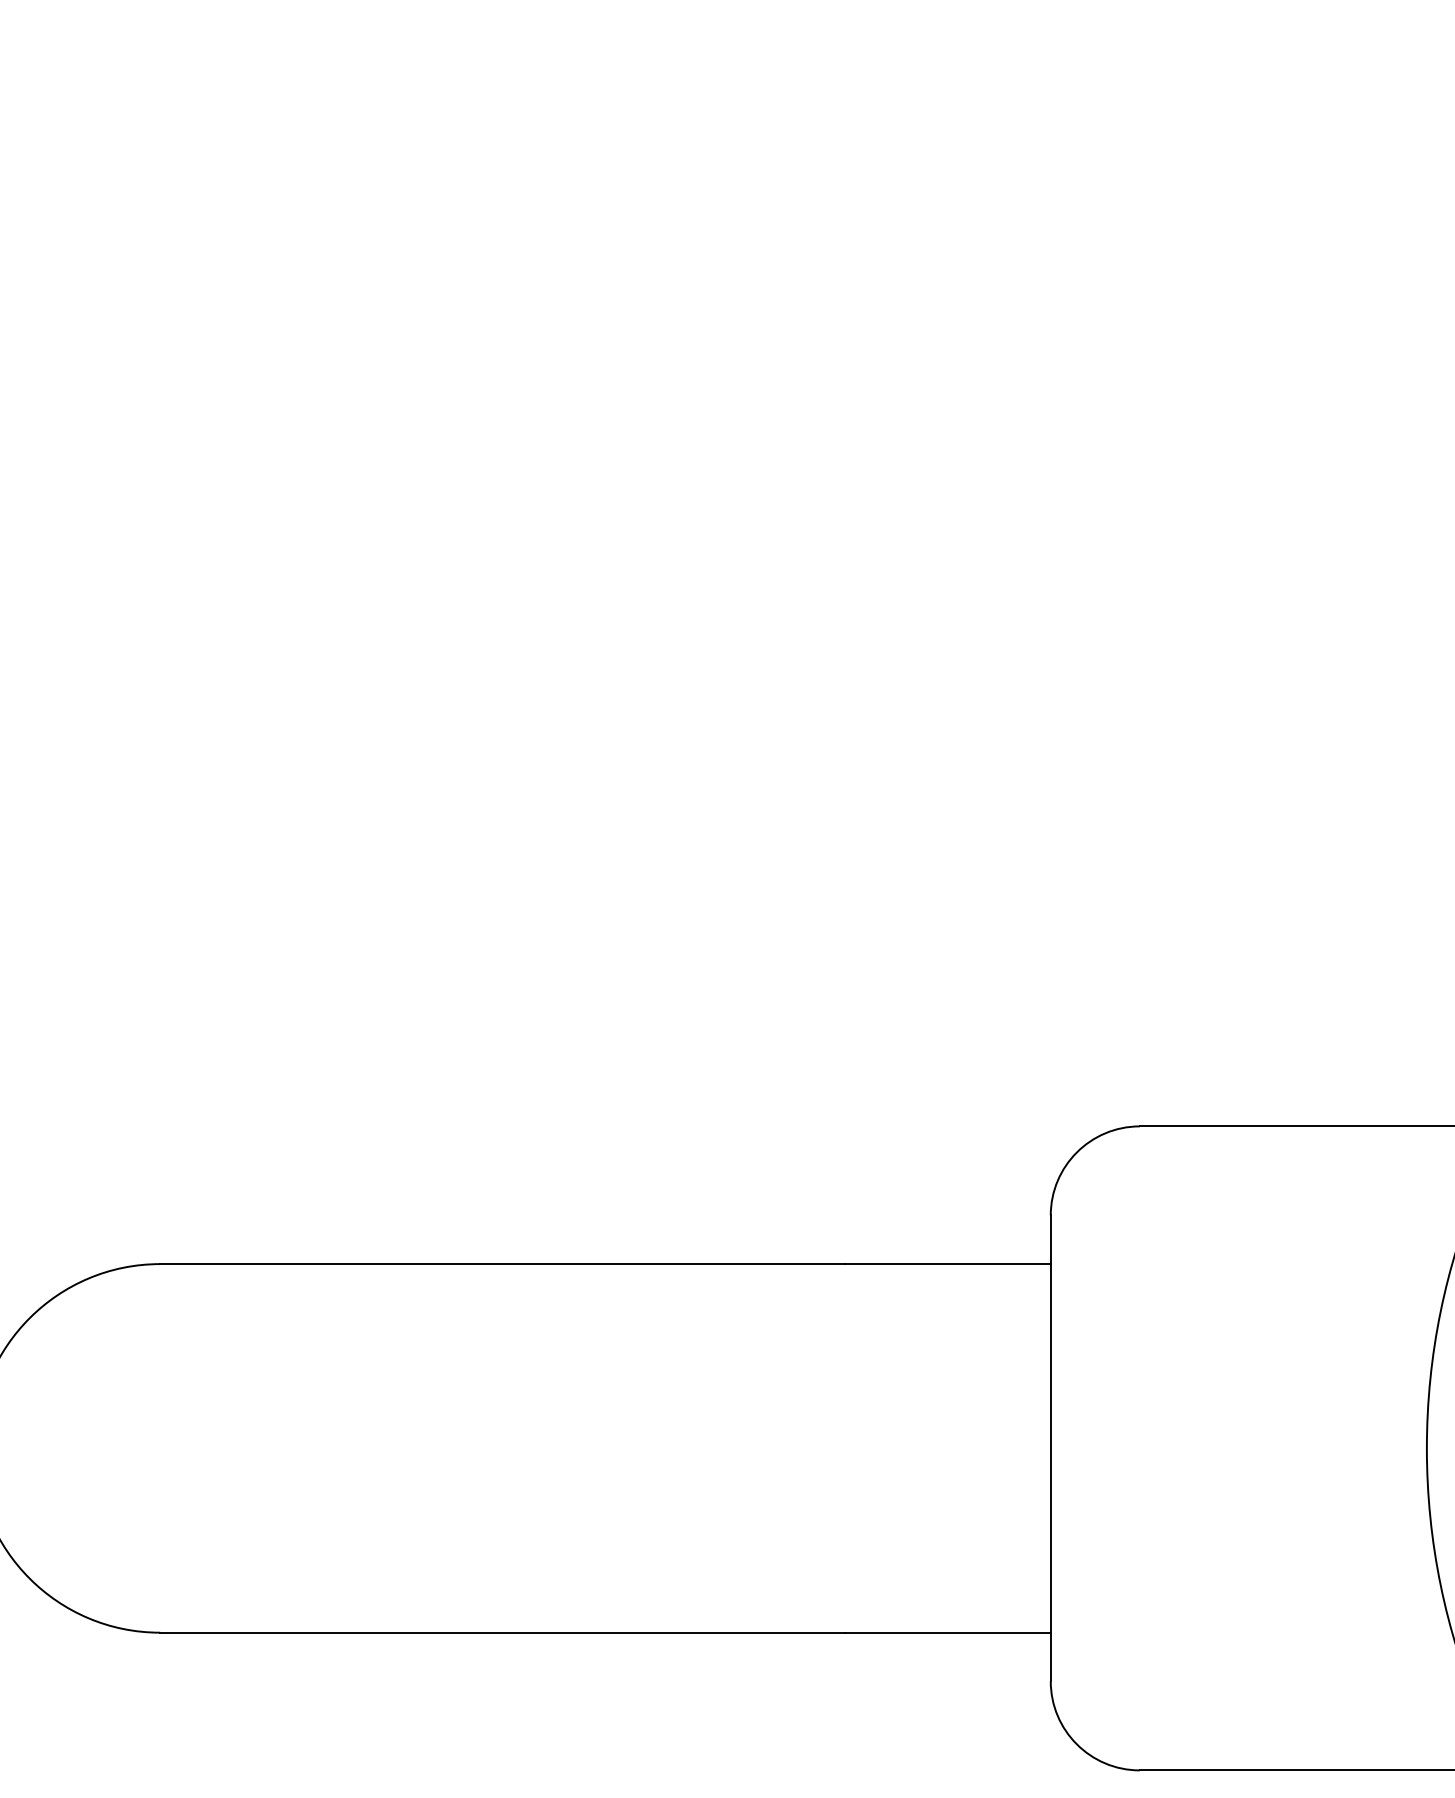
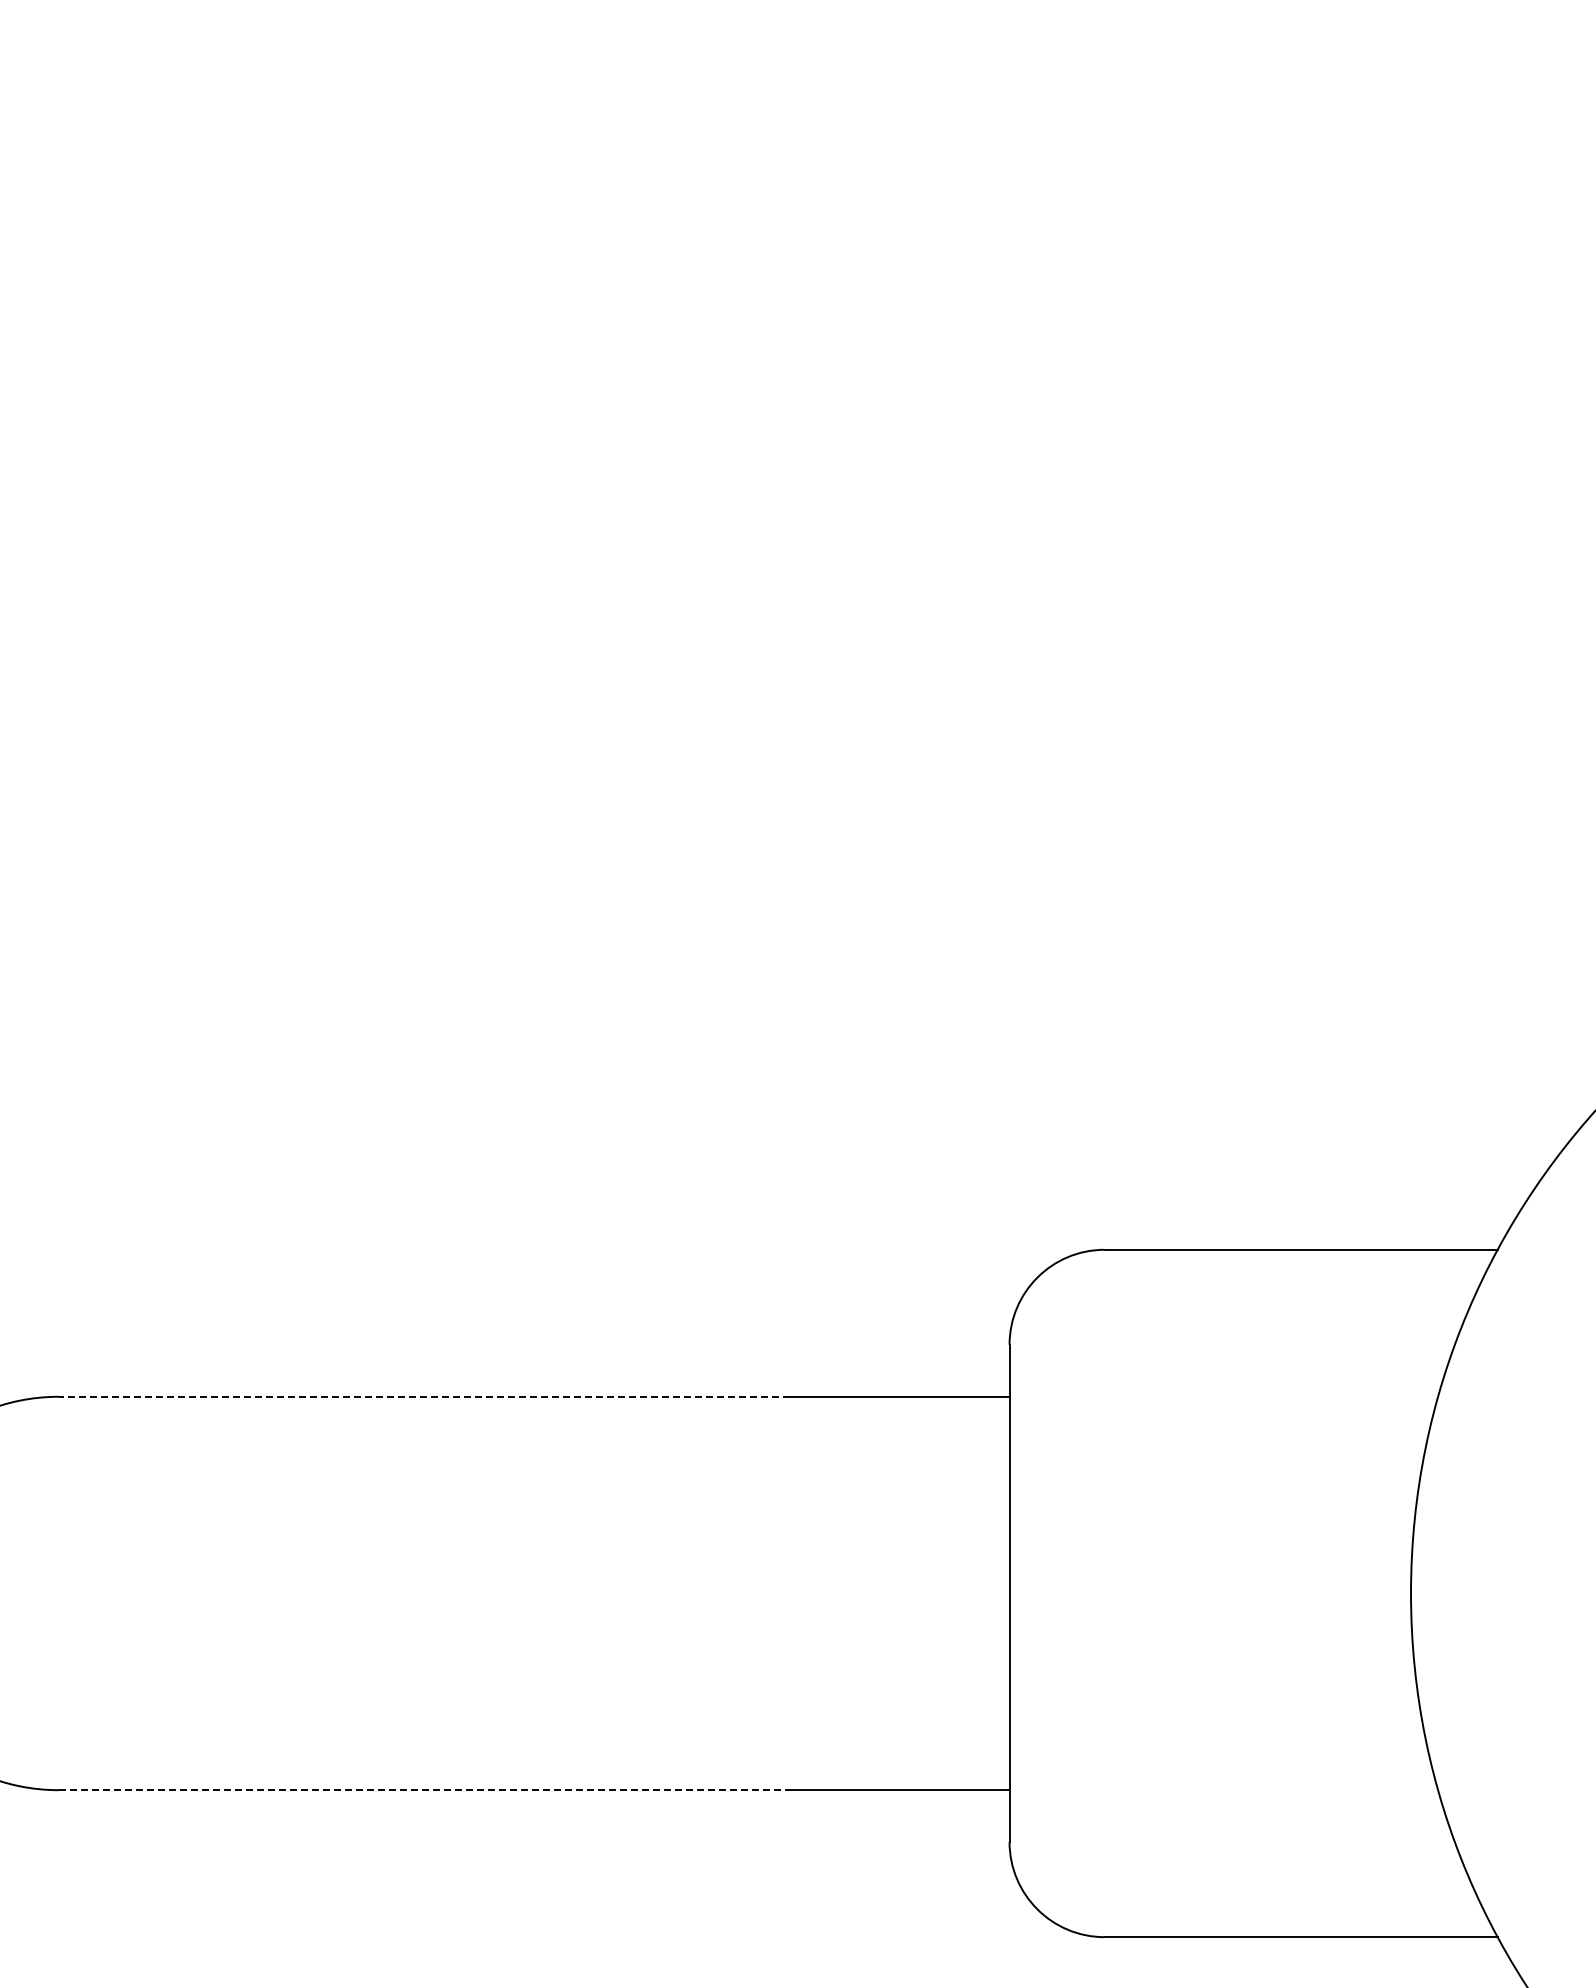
line: (502, 1263) -> (424, 1396), solid -> dashed
line: (502, 1632) -> (424, 1790), solid -> dashed

